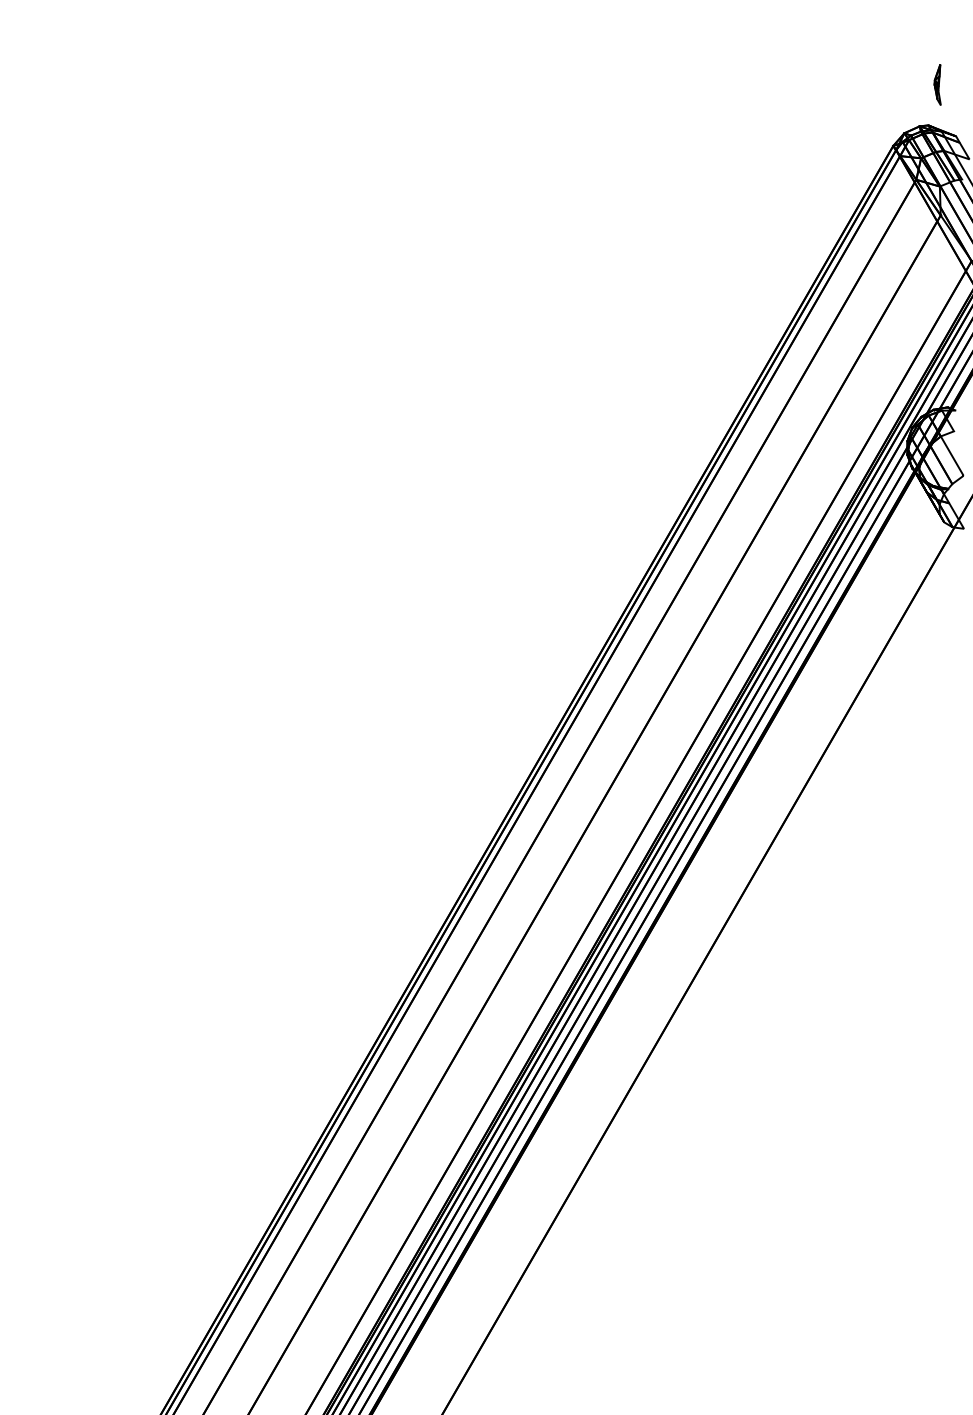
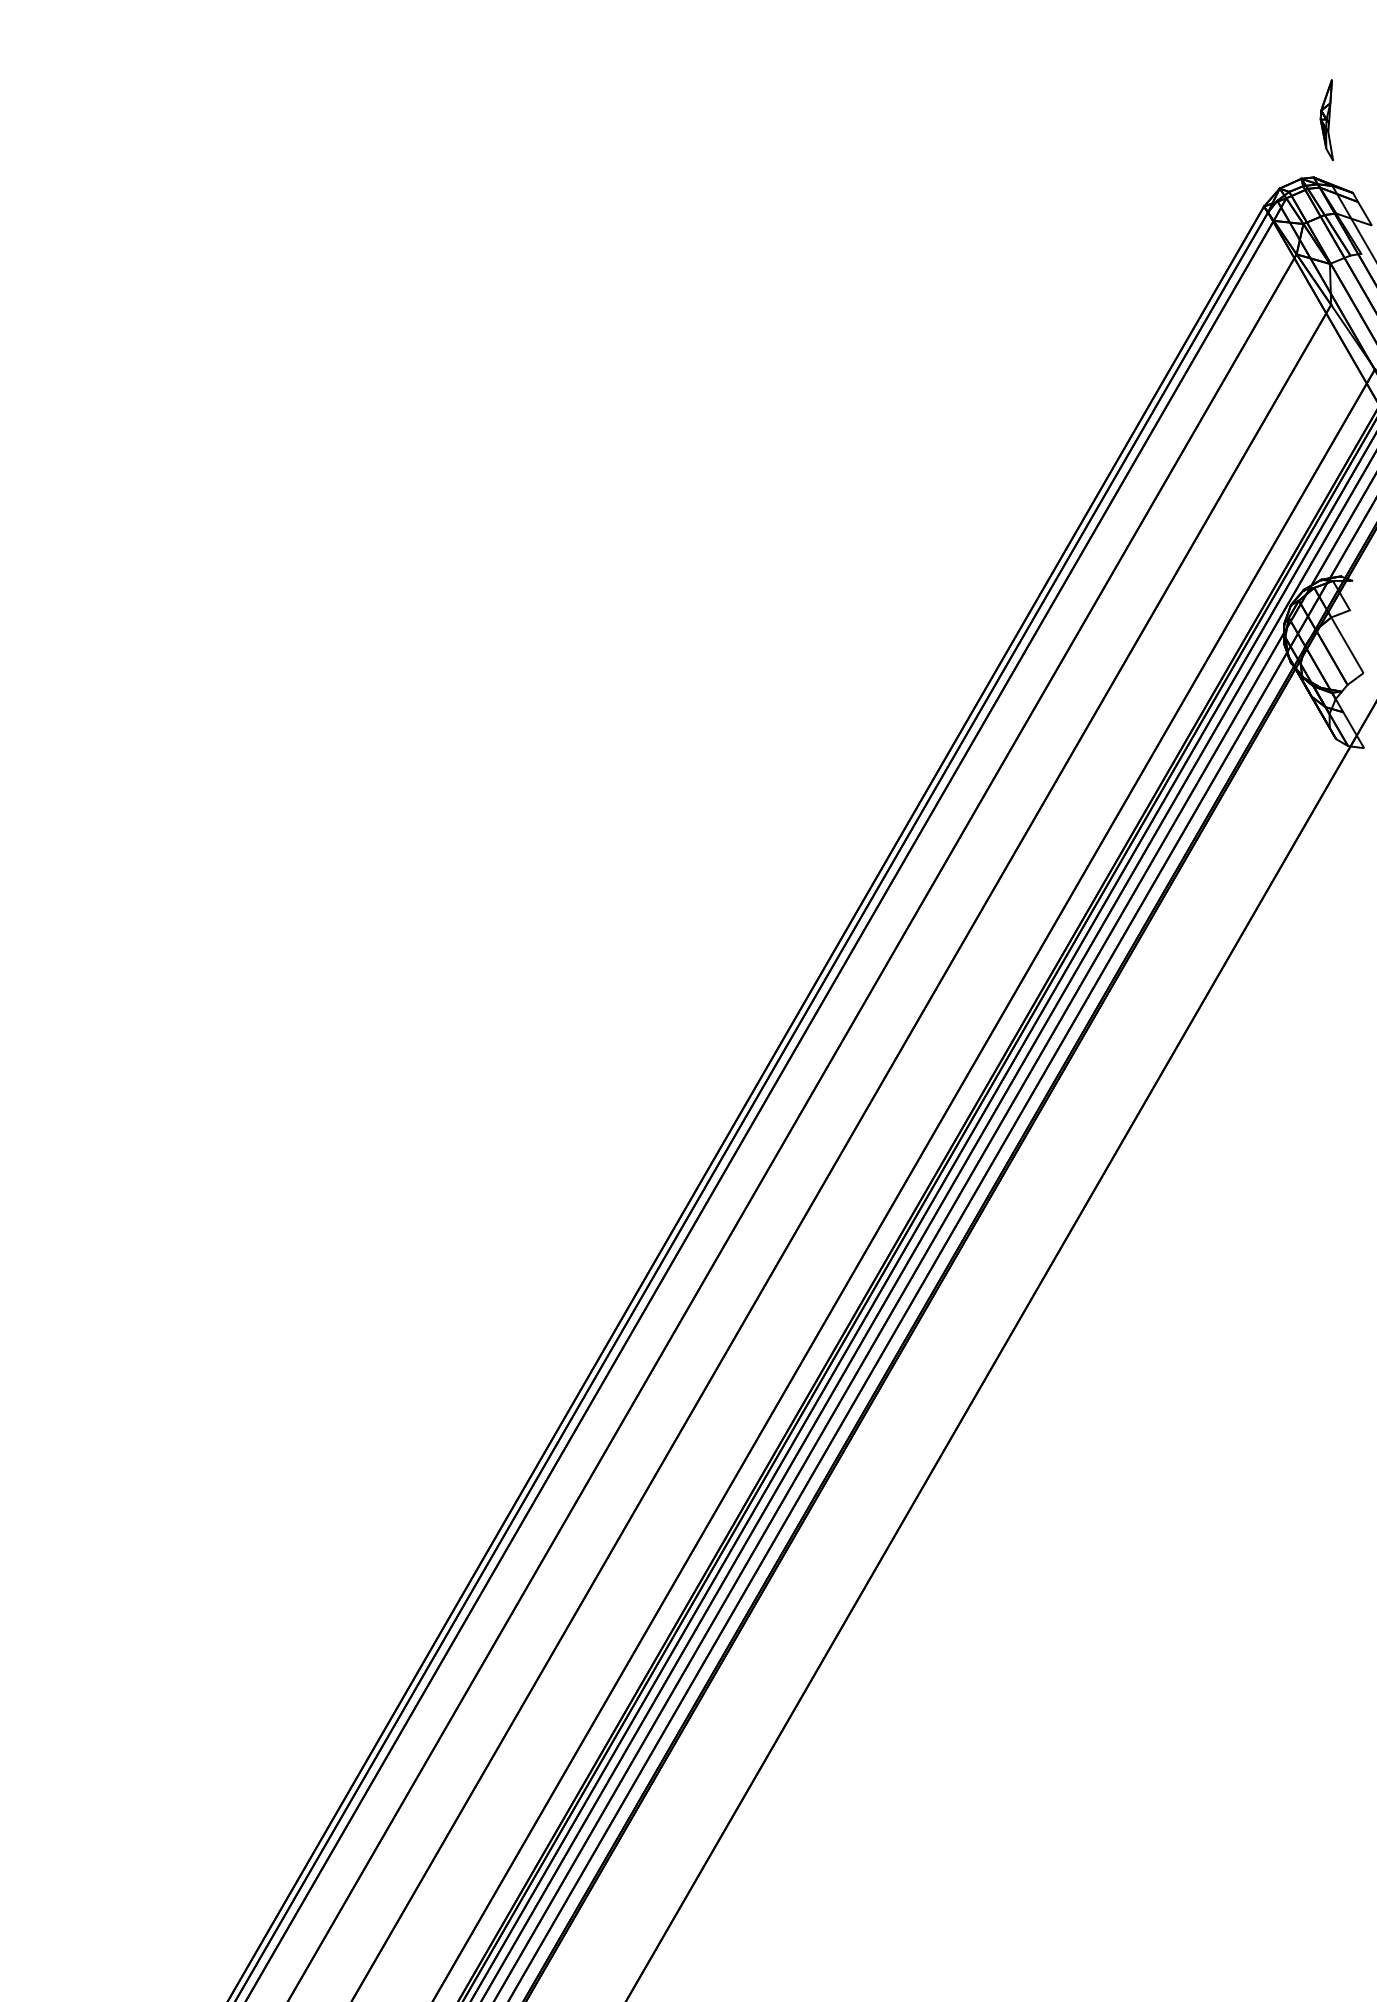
part: (937, 85) -> (1326, 120), size x1.4

